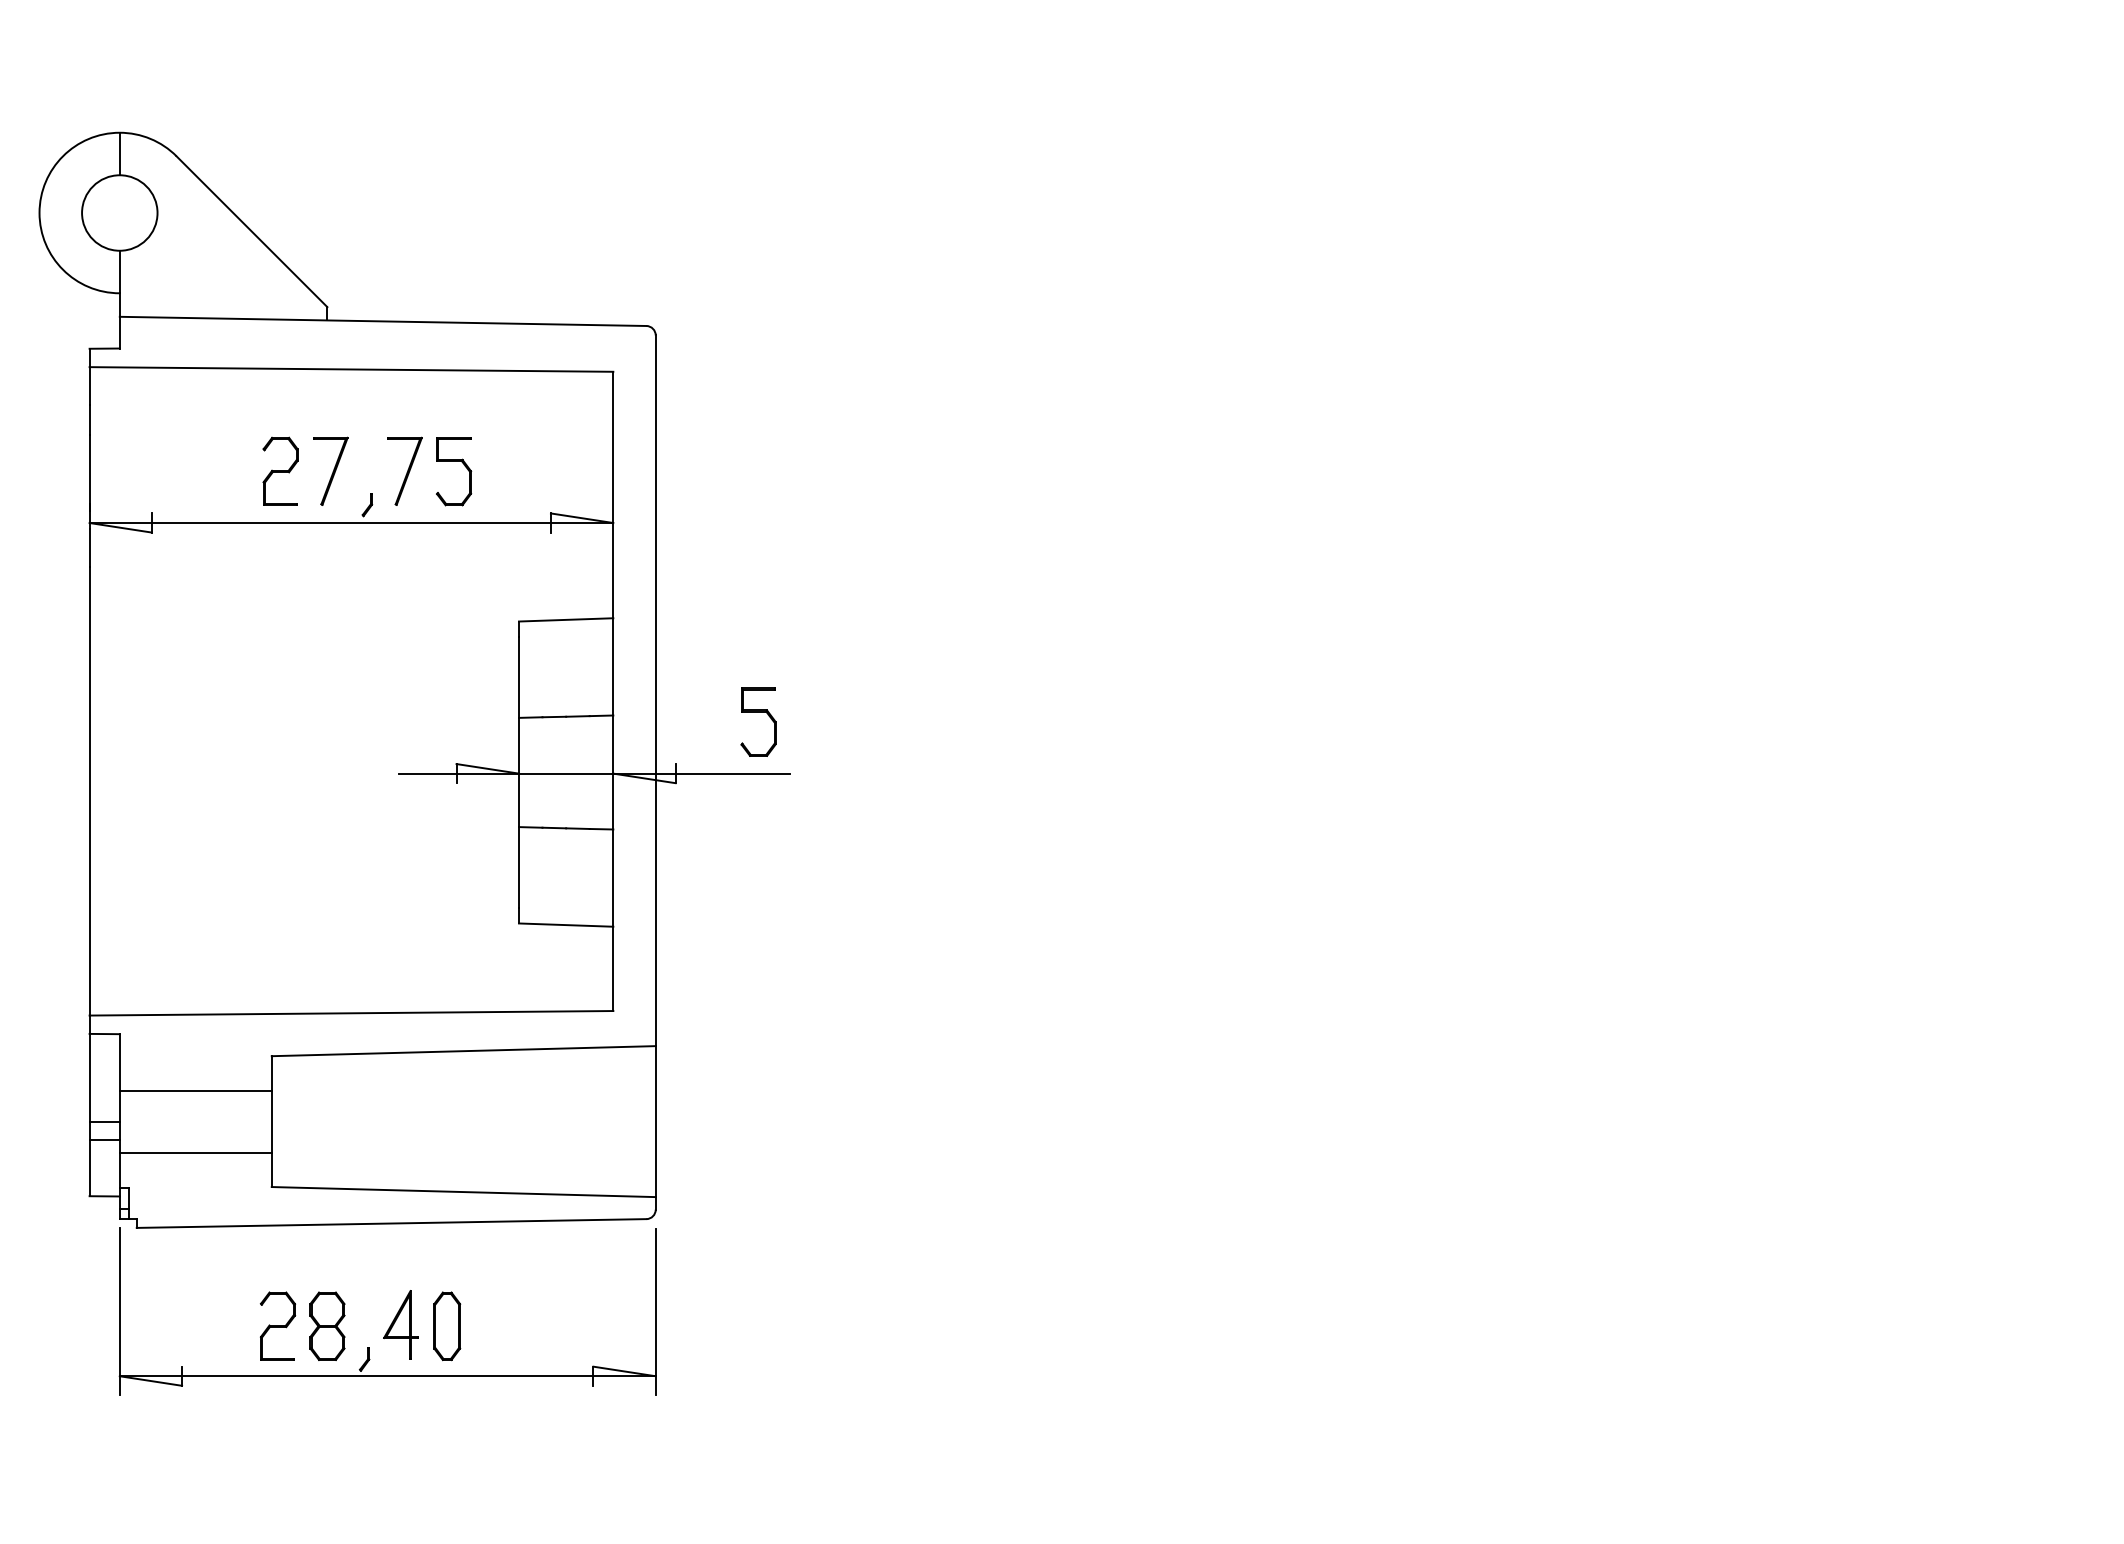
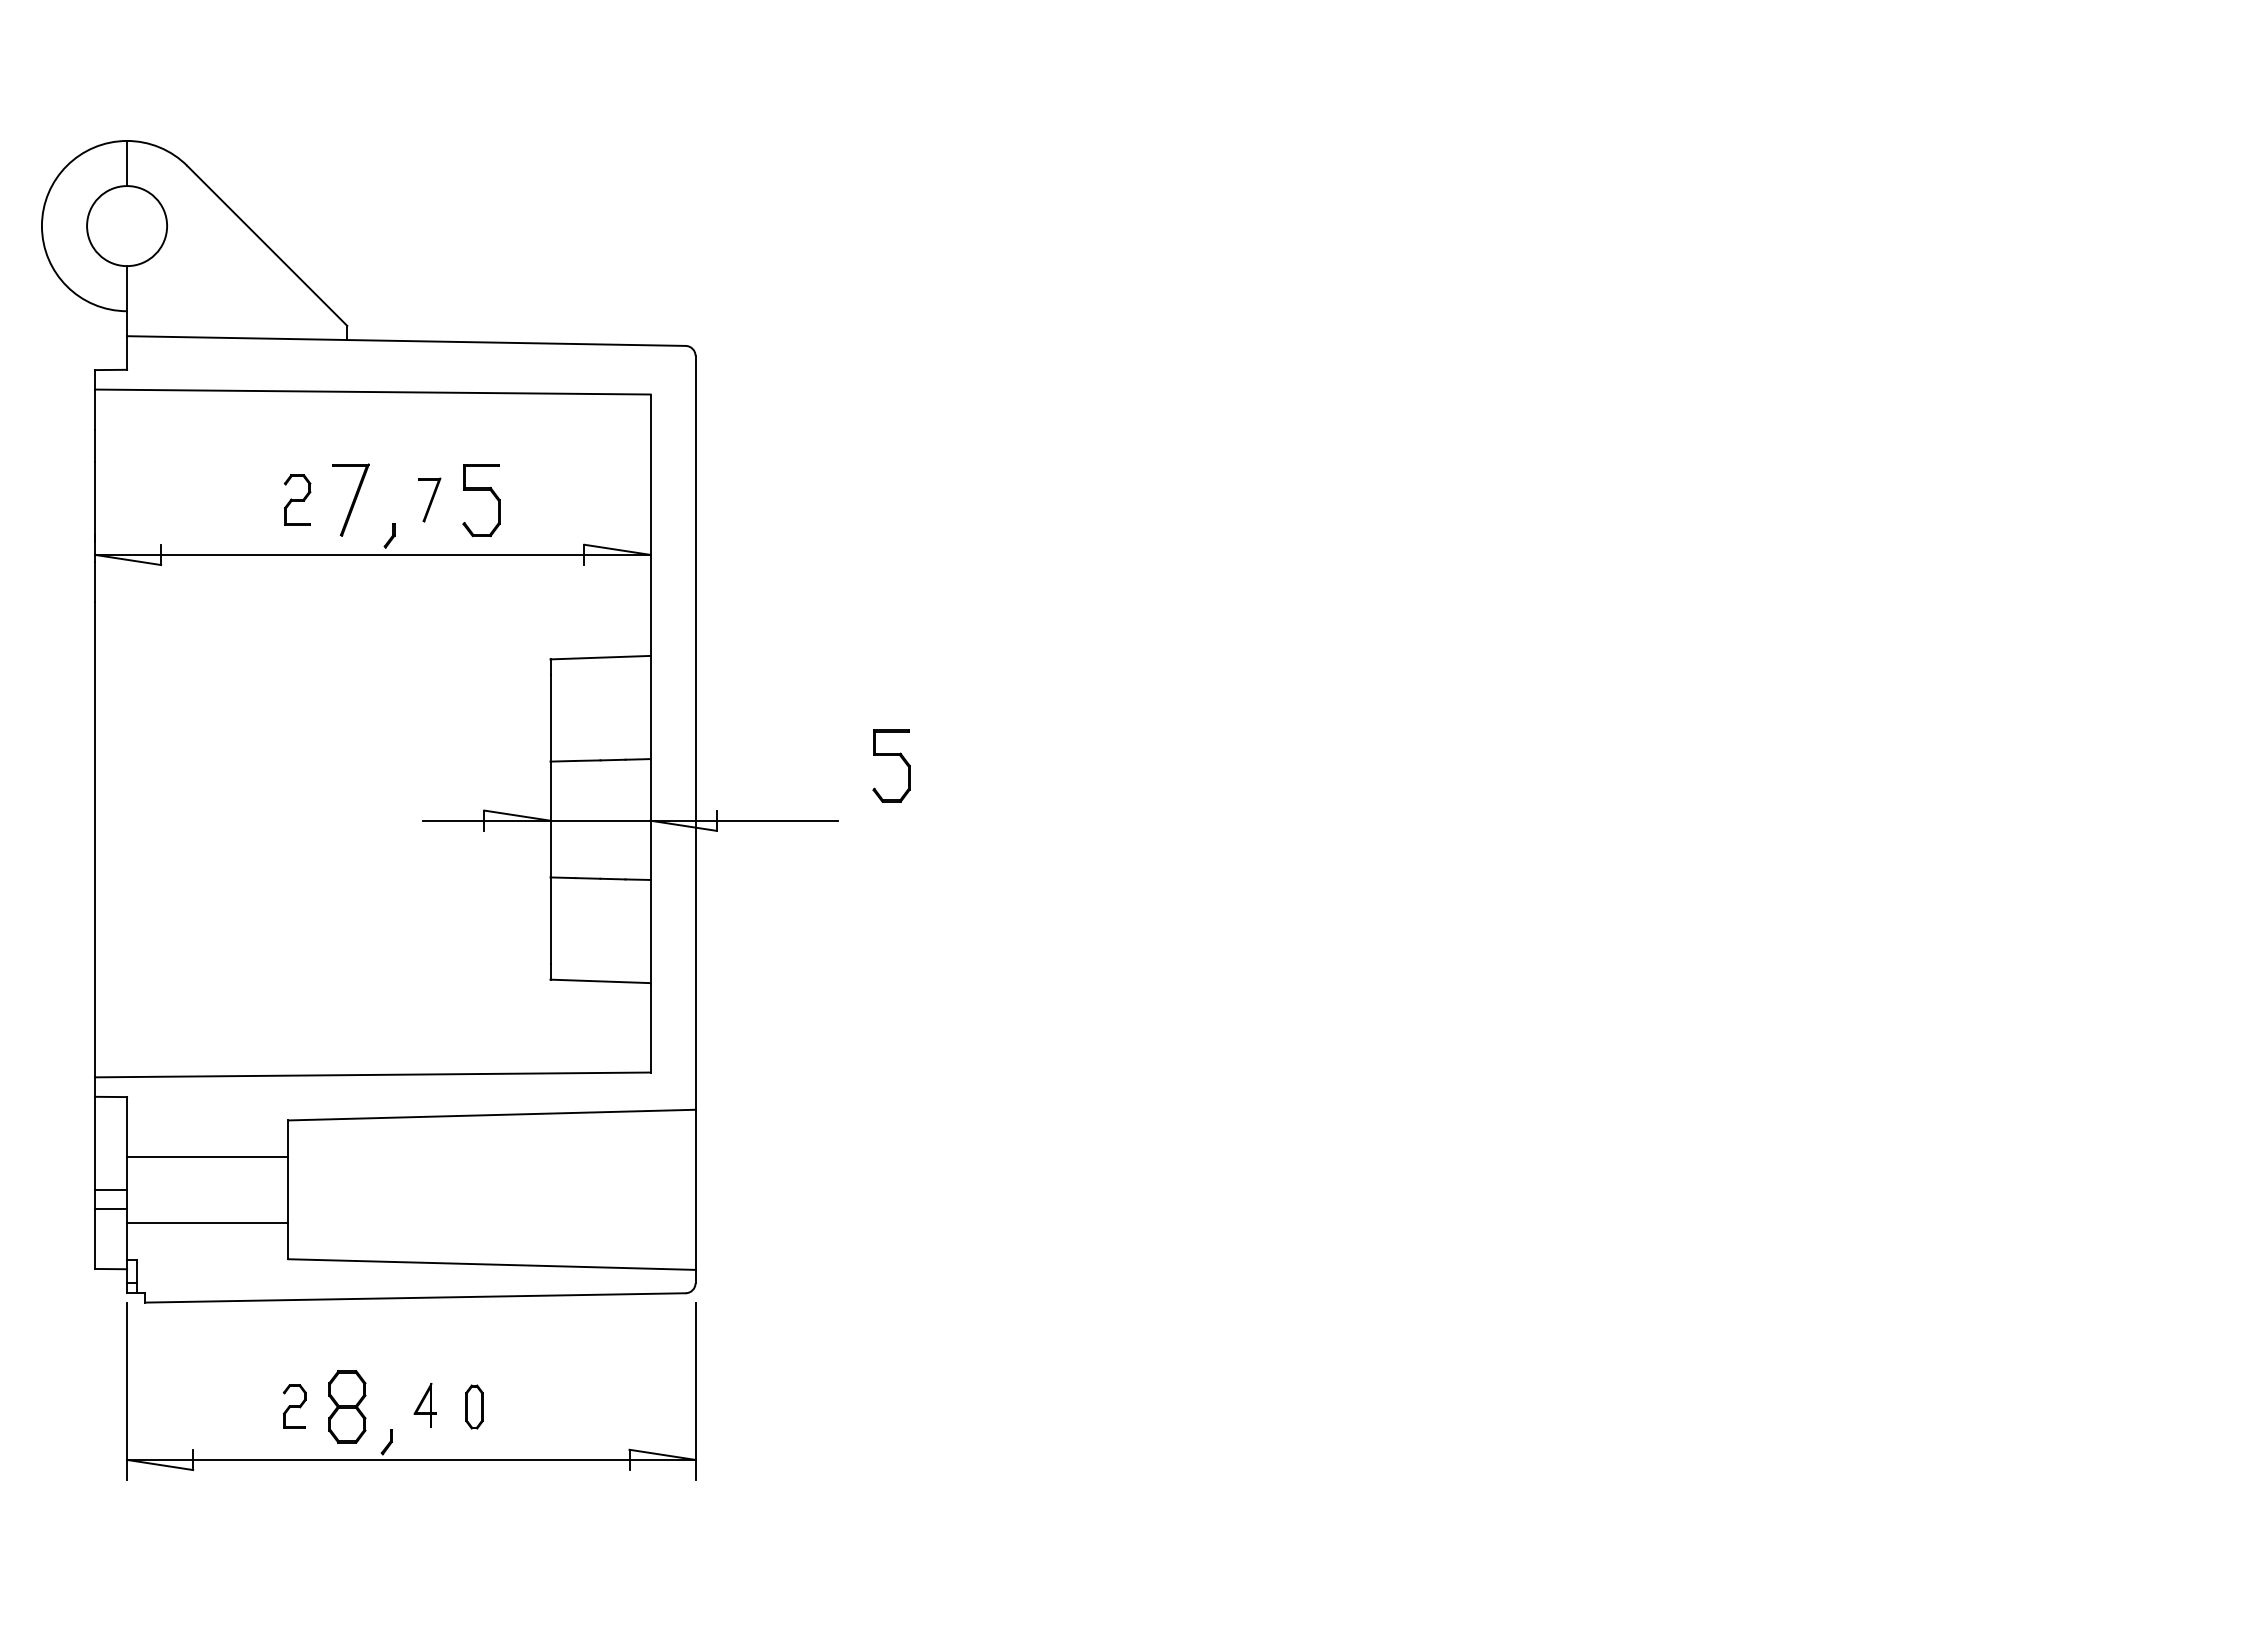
part: (280, 470) -> (297, 499), size x0.7
part: (404, 470) -> (429, 499), size x0.6
part: (758, 712) -> (891, 755), moved
part: (400, 1324) -> (424, 1405), size x0.6
part: (277, 1325) -> (294, 1406), size x0.6
part: (447, 1326) -> (474, 1407), size x0.6

